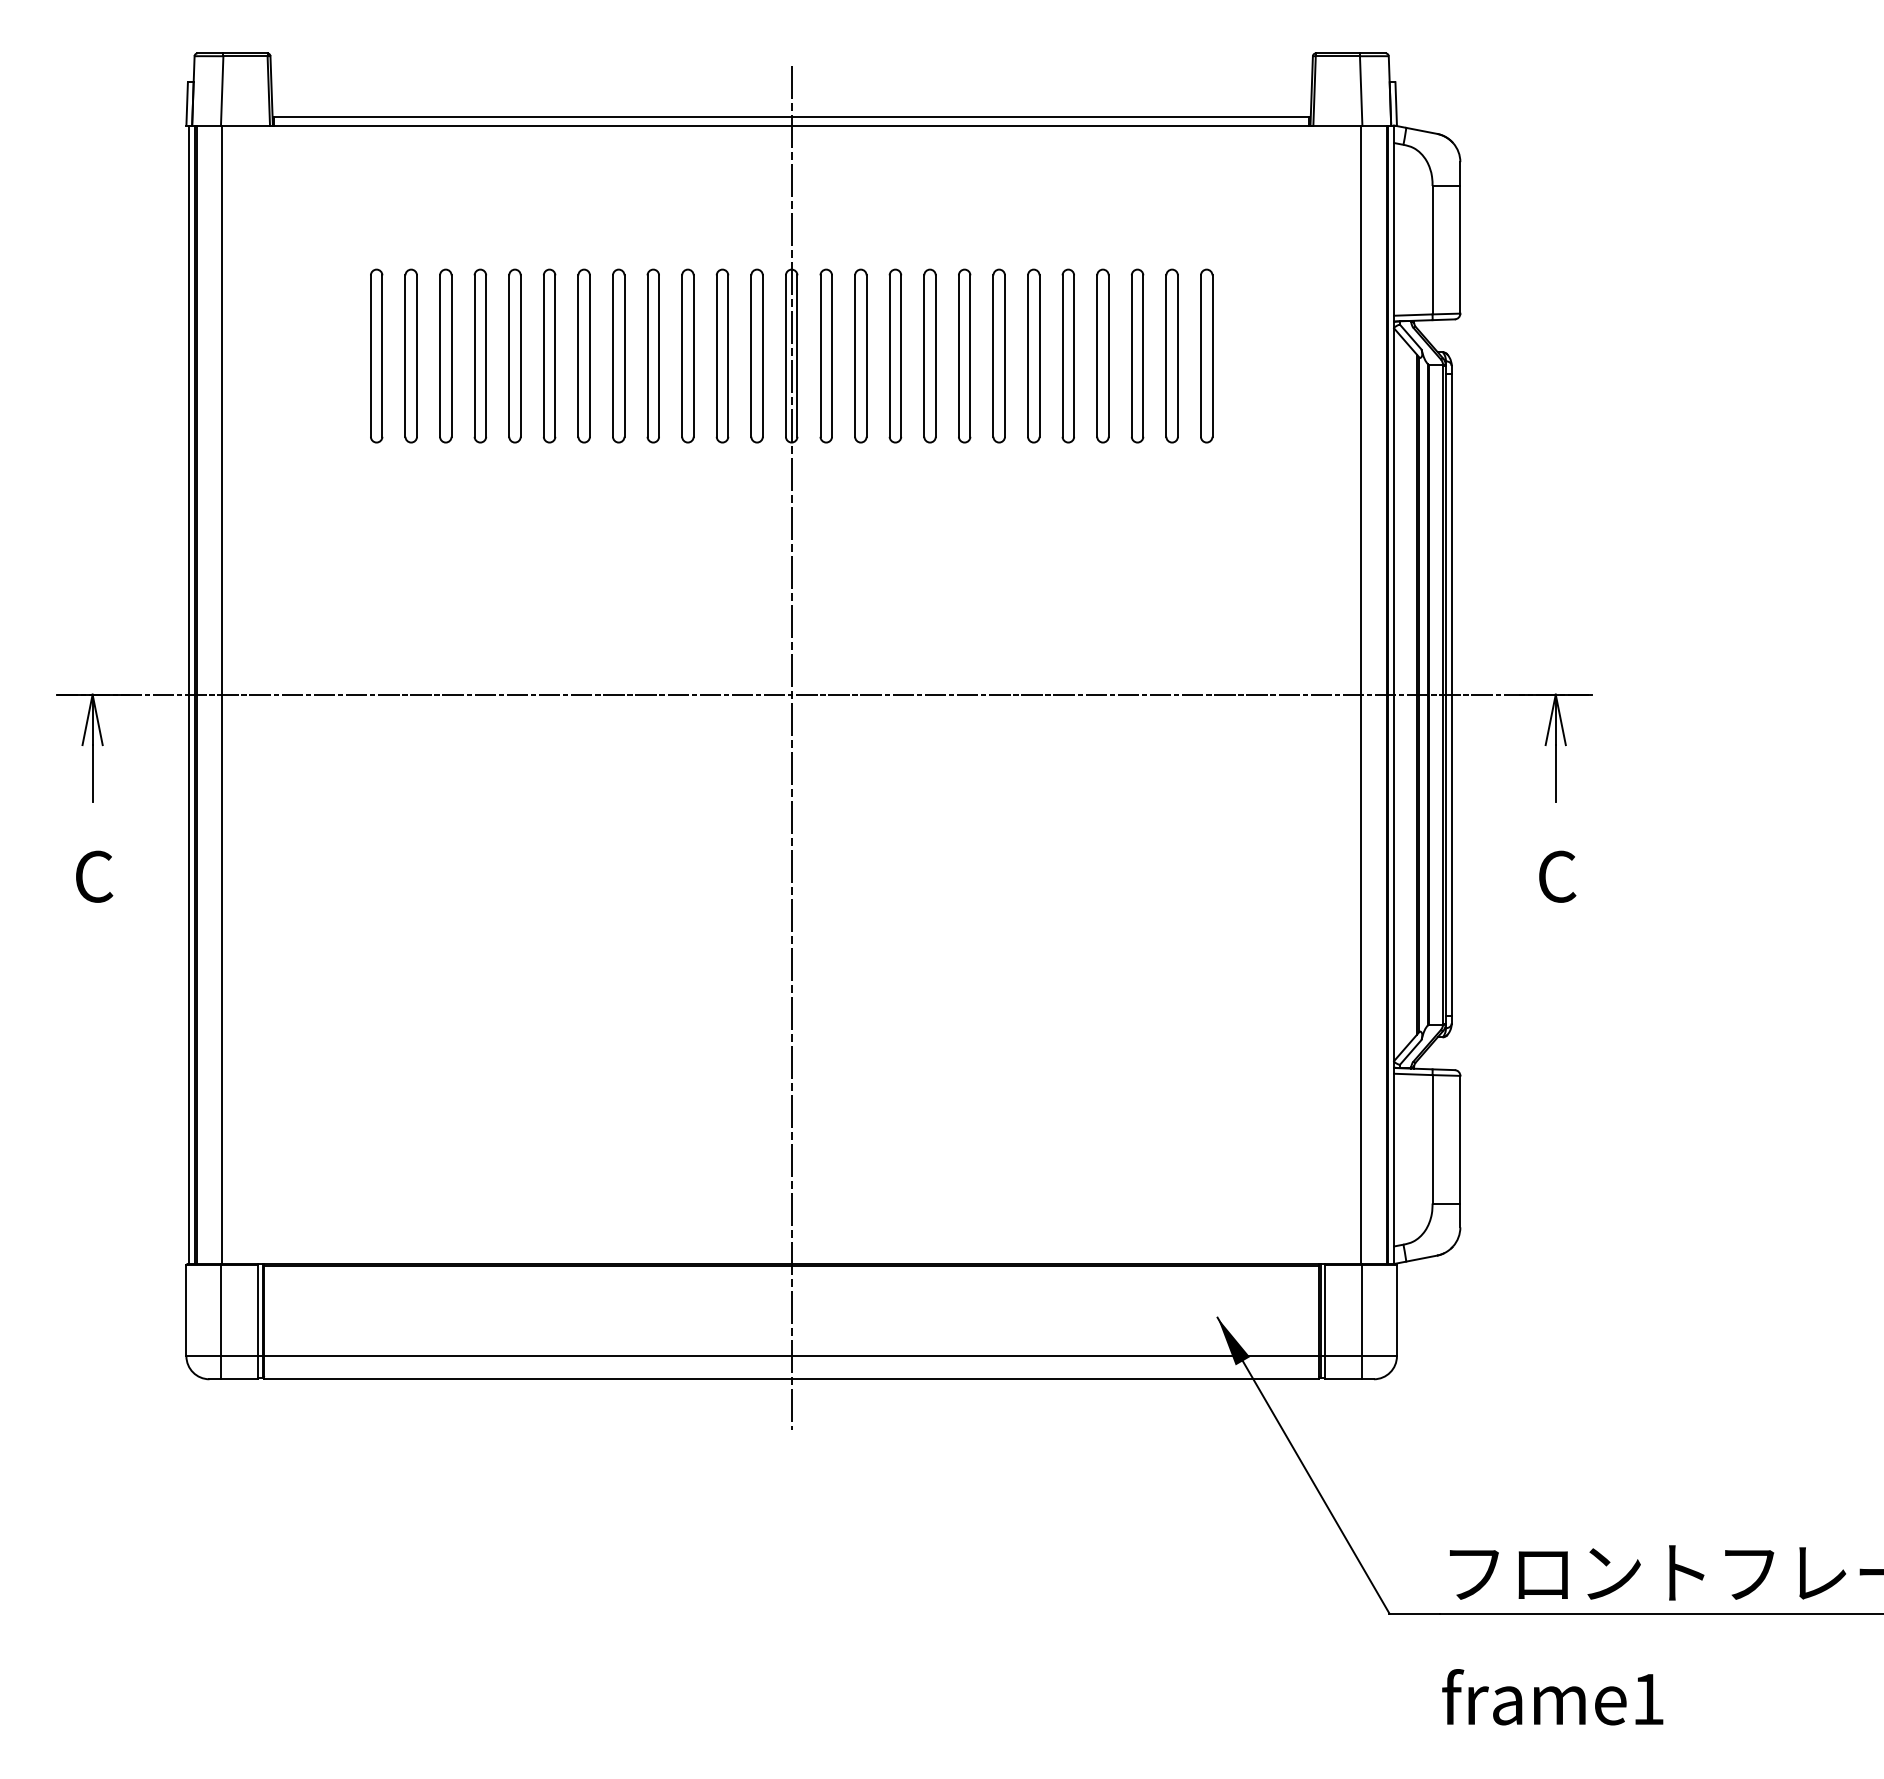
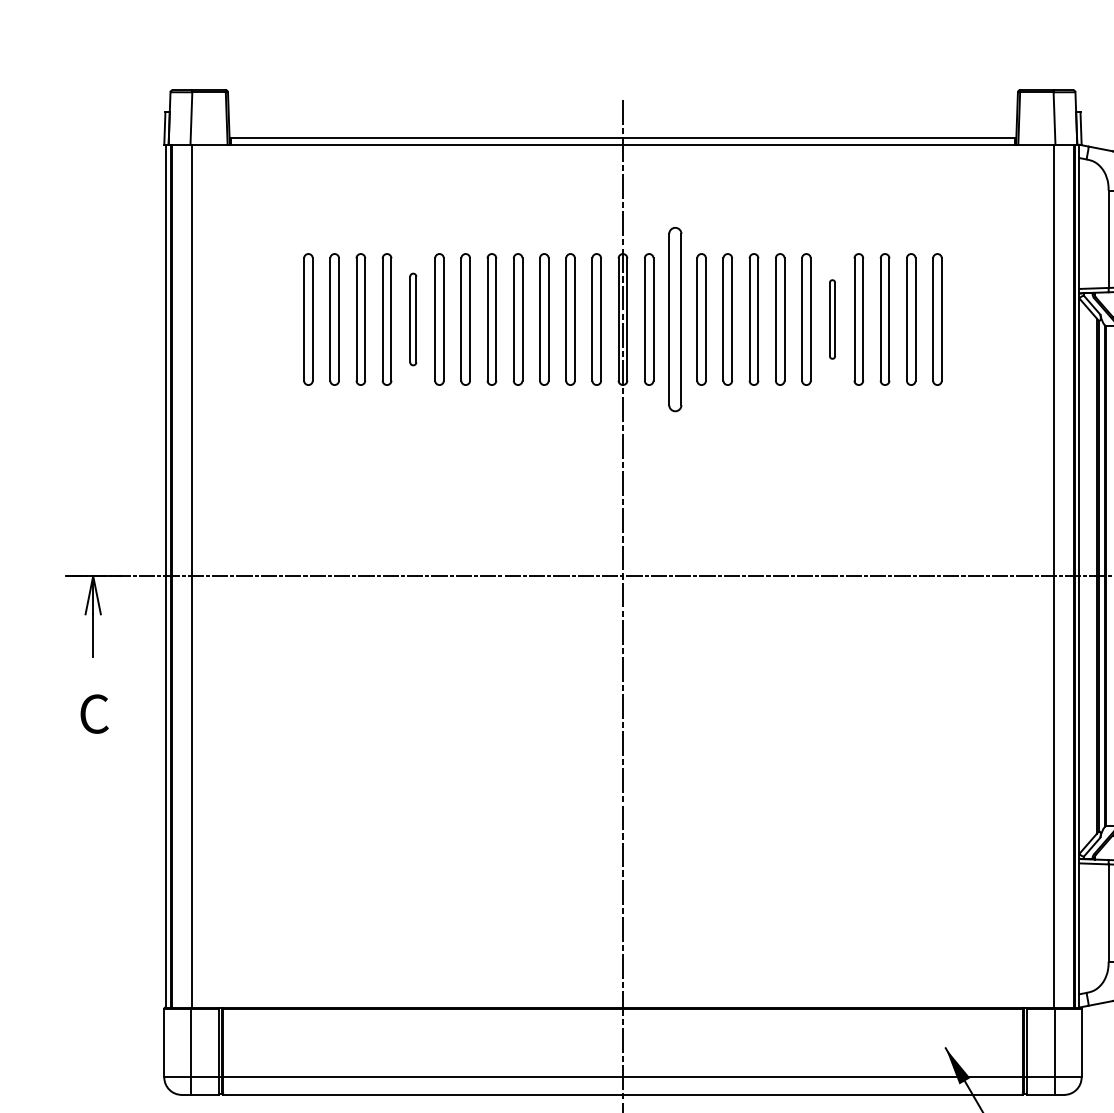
part: (514, 355) -> (412, 319), size x0.7
part: (860, 355) -> (675, 319), size x1.4
part: (1067, 355) -> (831, 319), size x0.6

